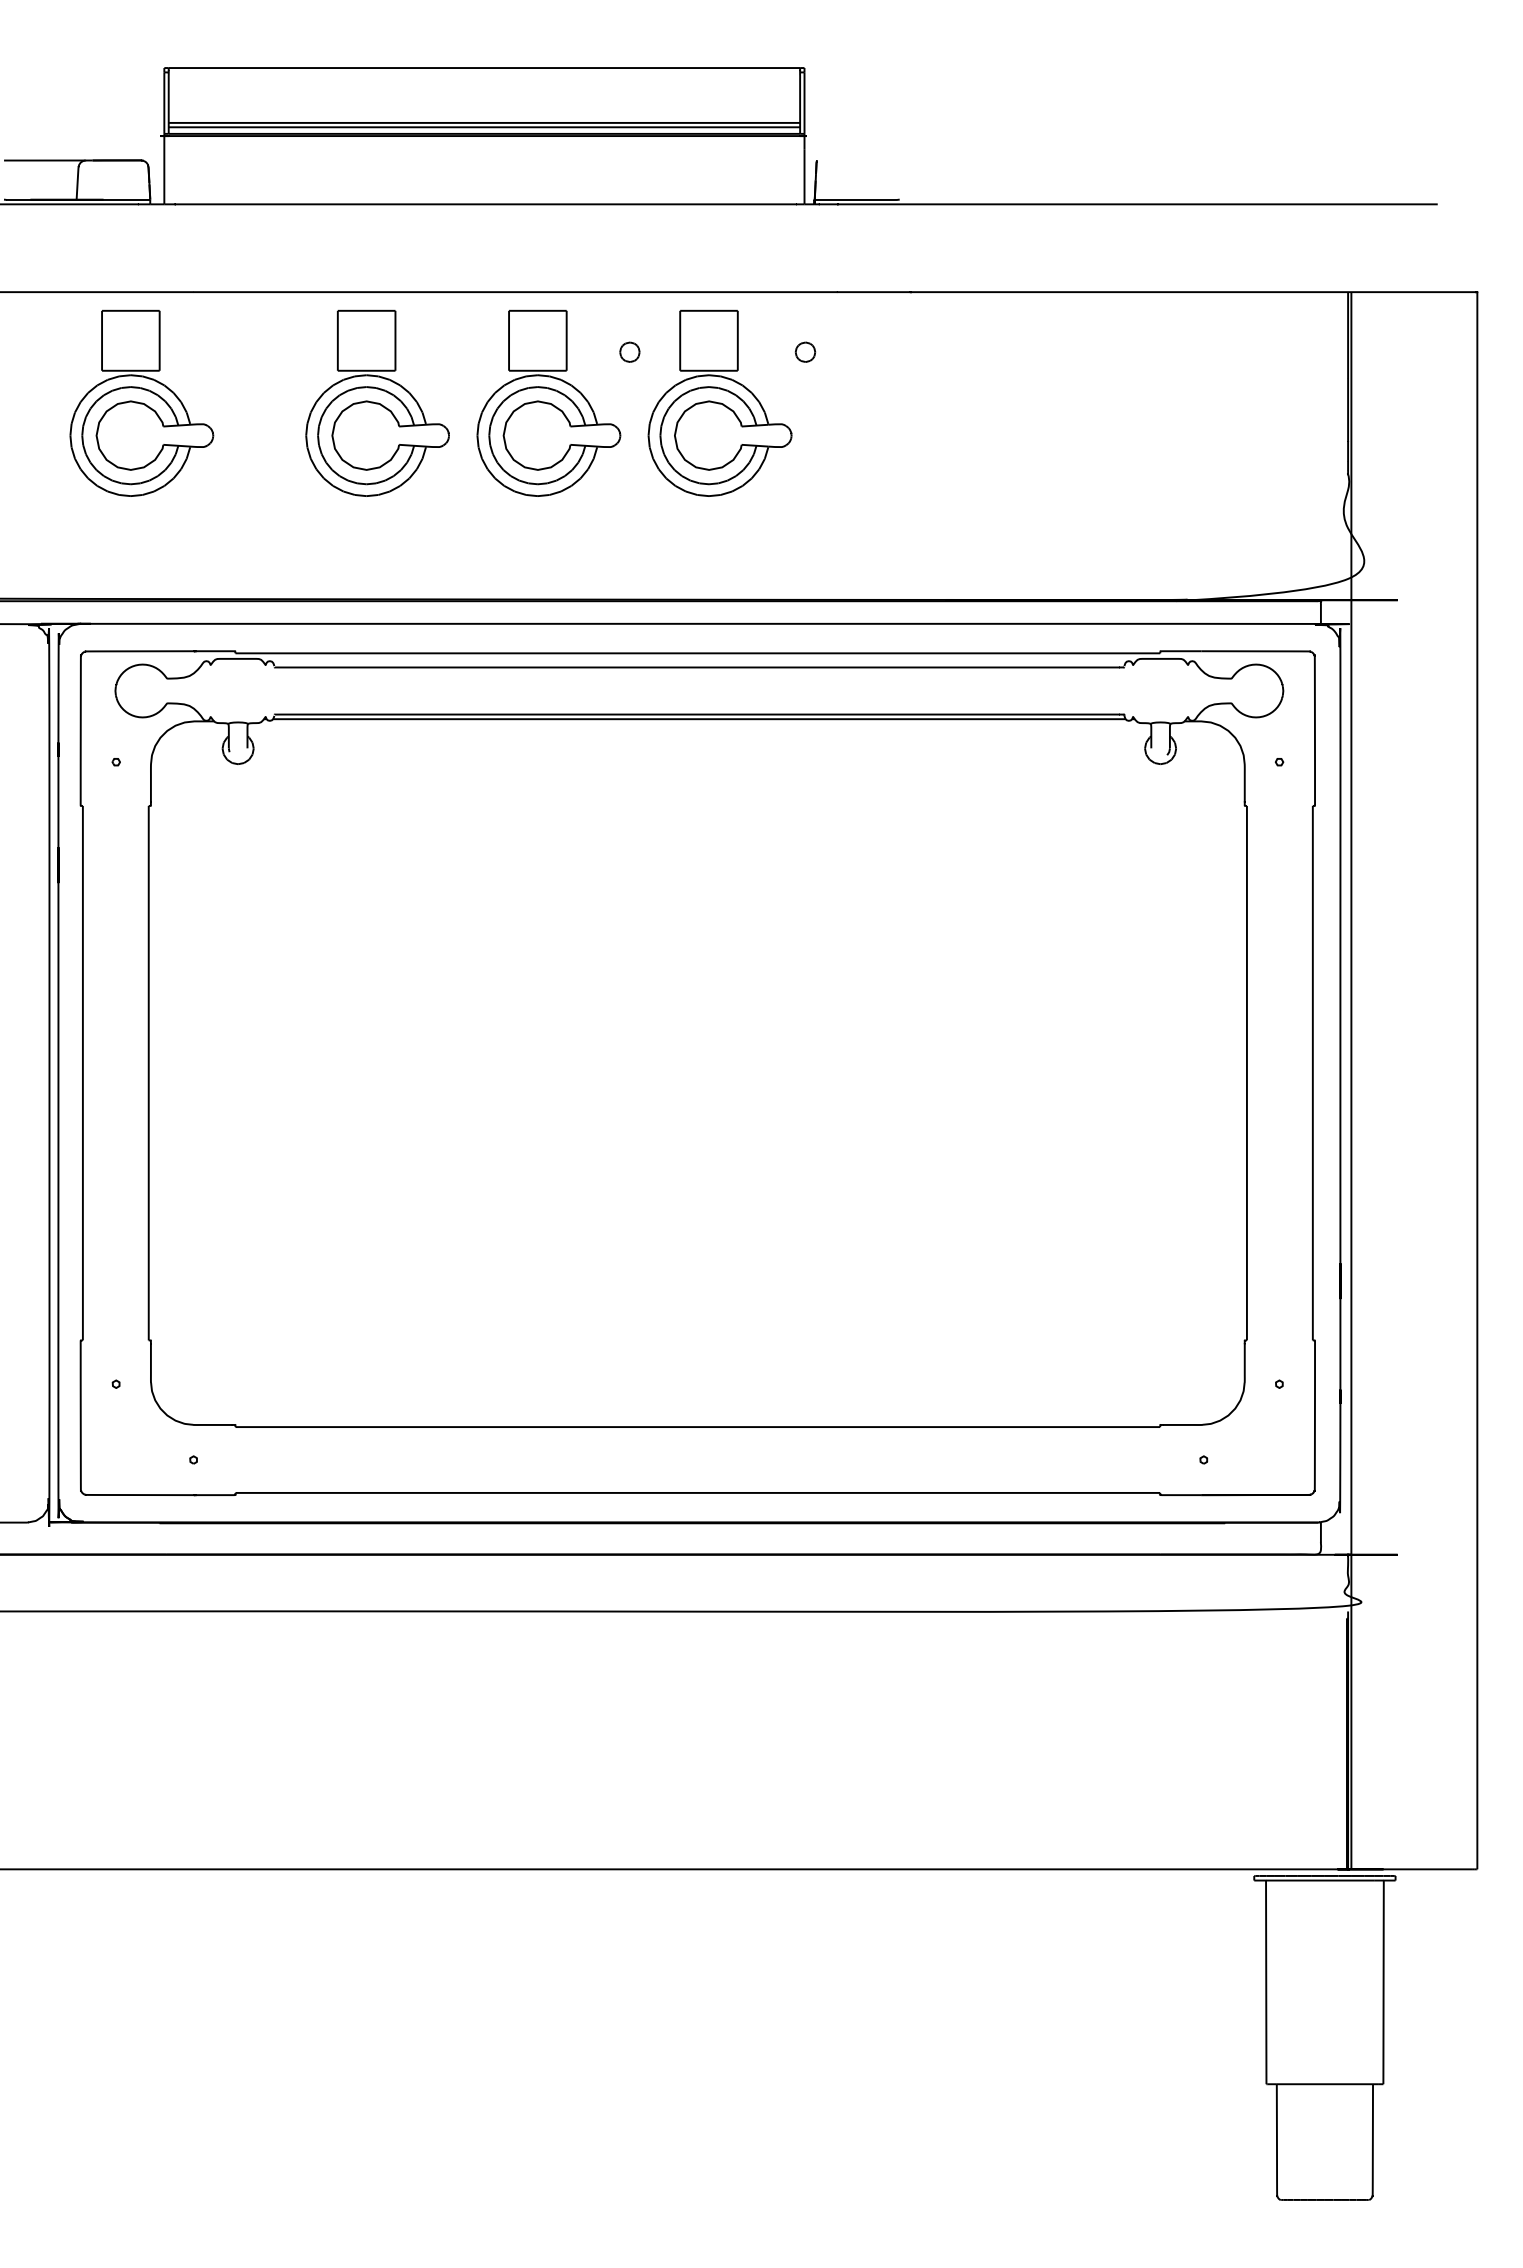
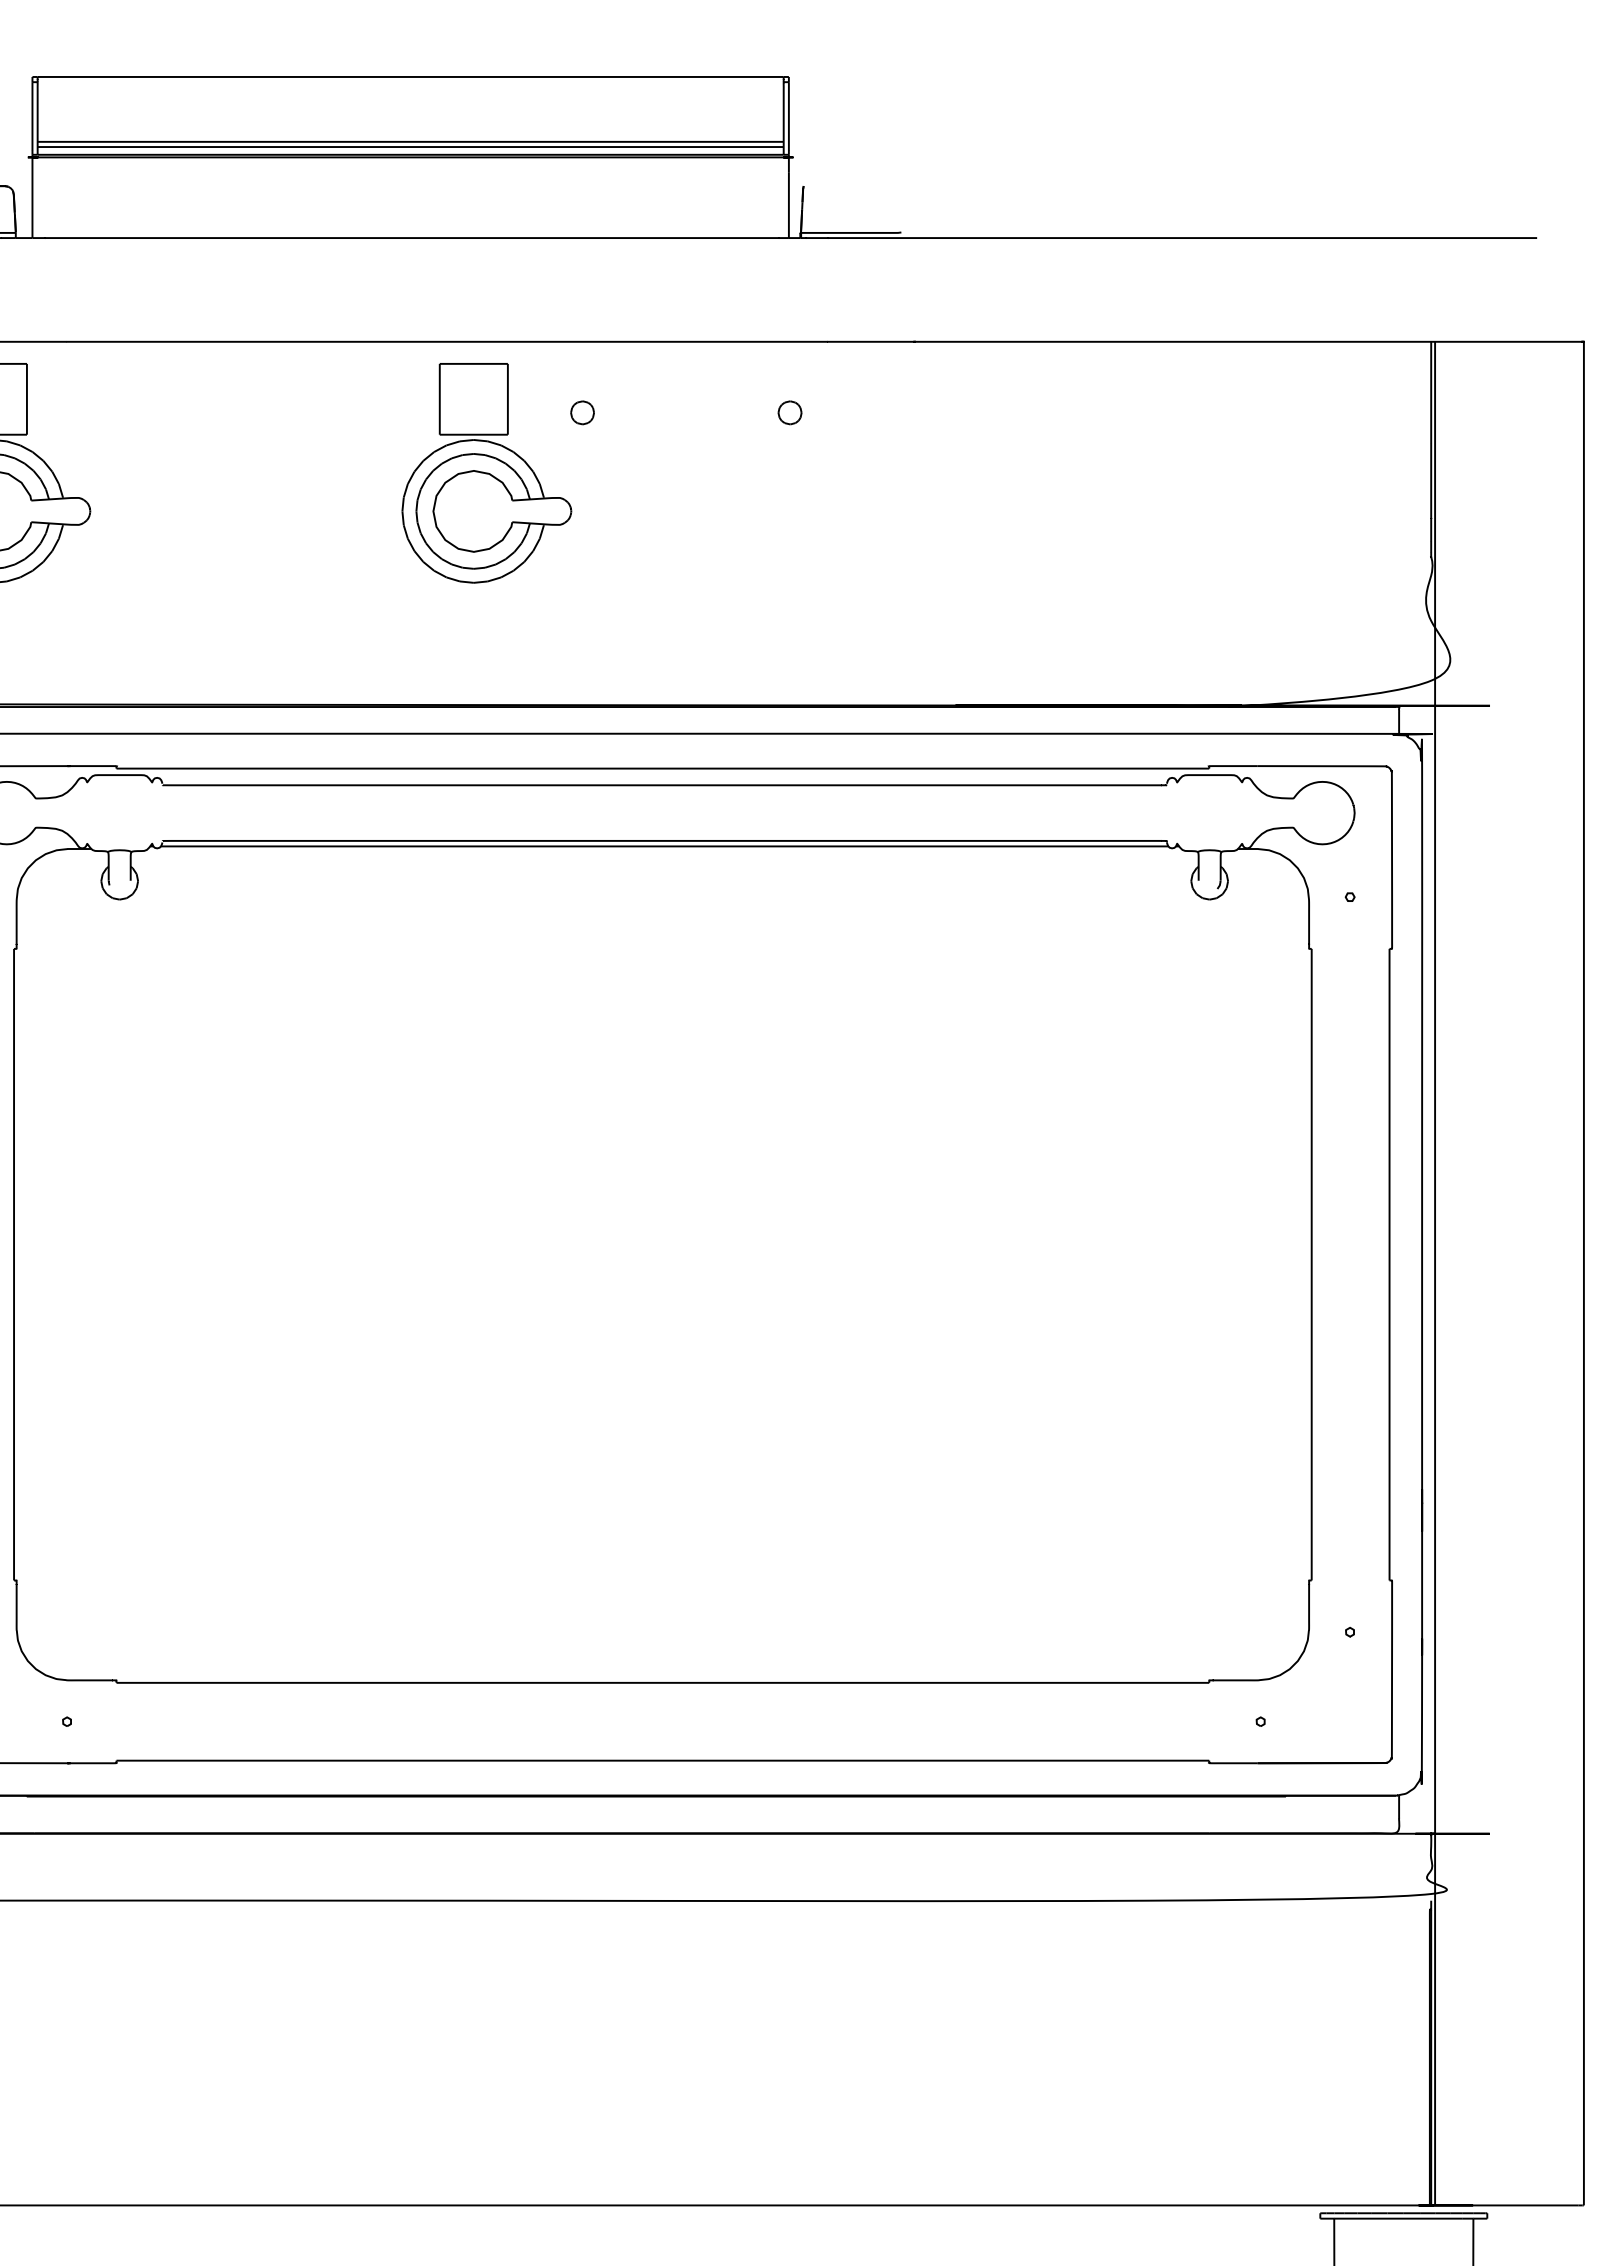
part: (377, 402) -> (284, 472), removed
part: (719, 402) -> (688, 472), removed

